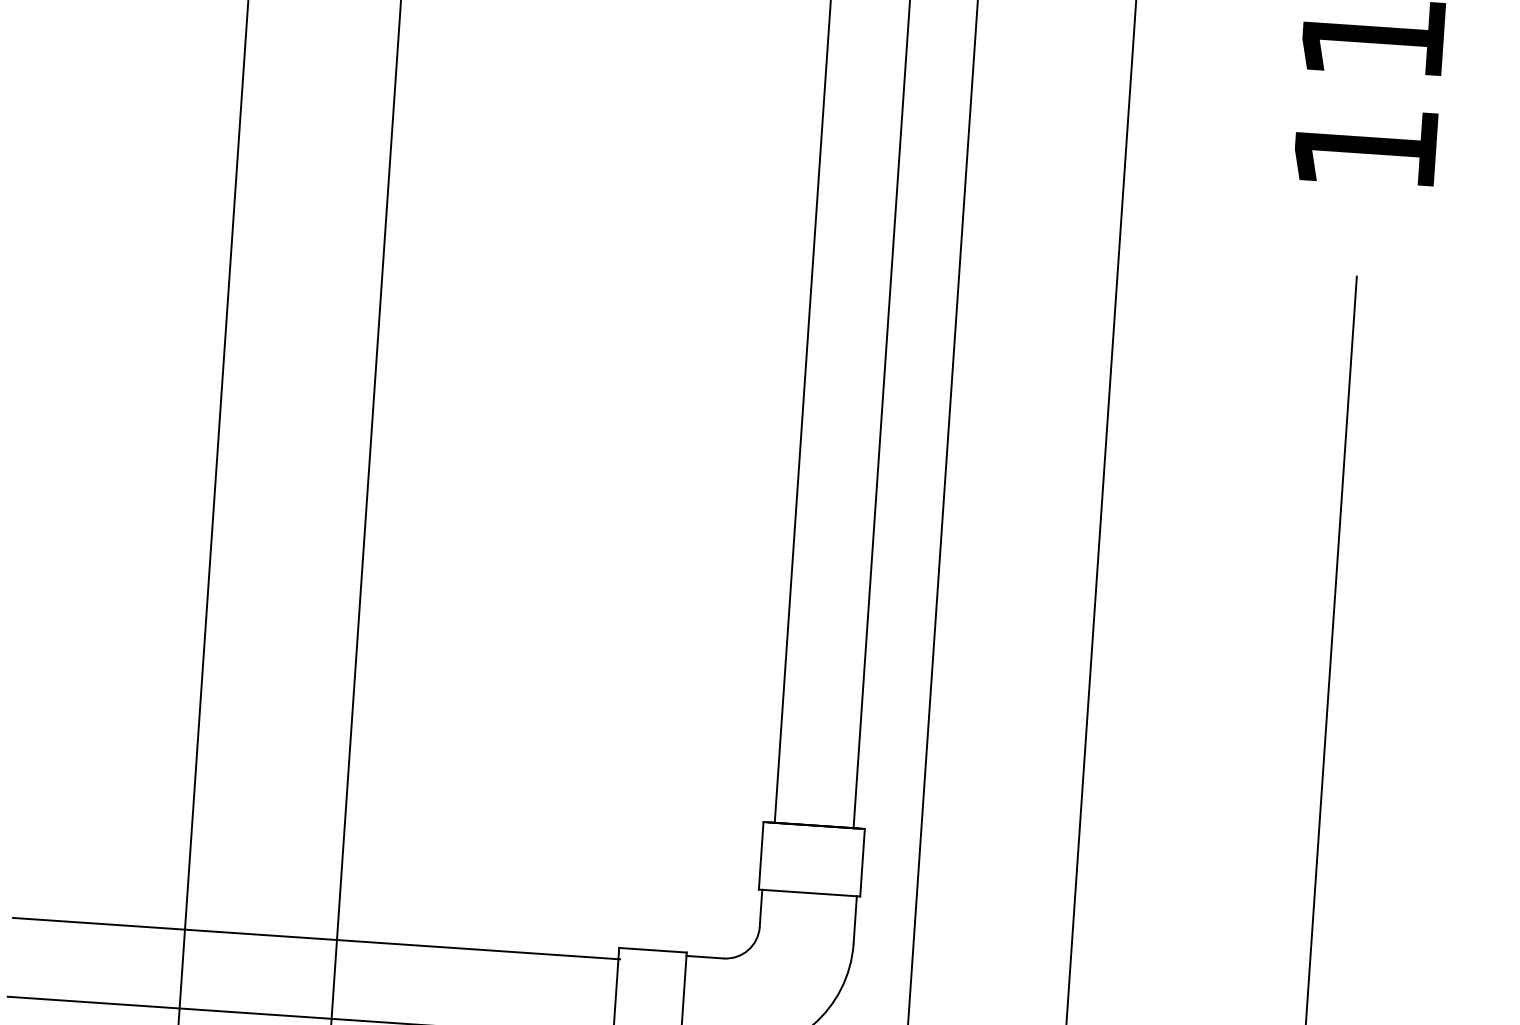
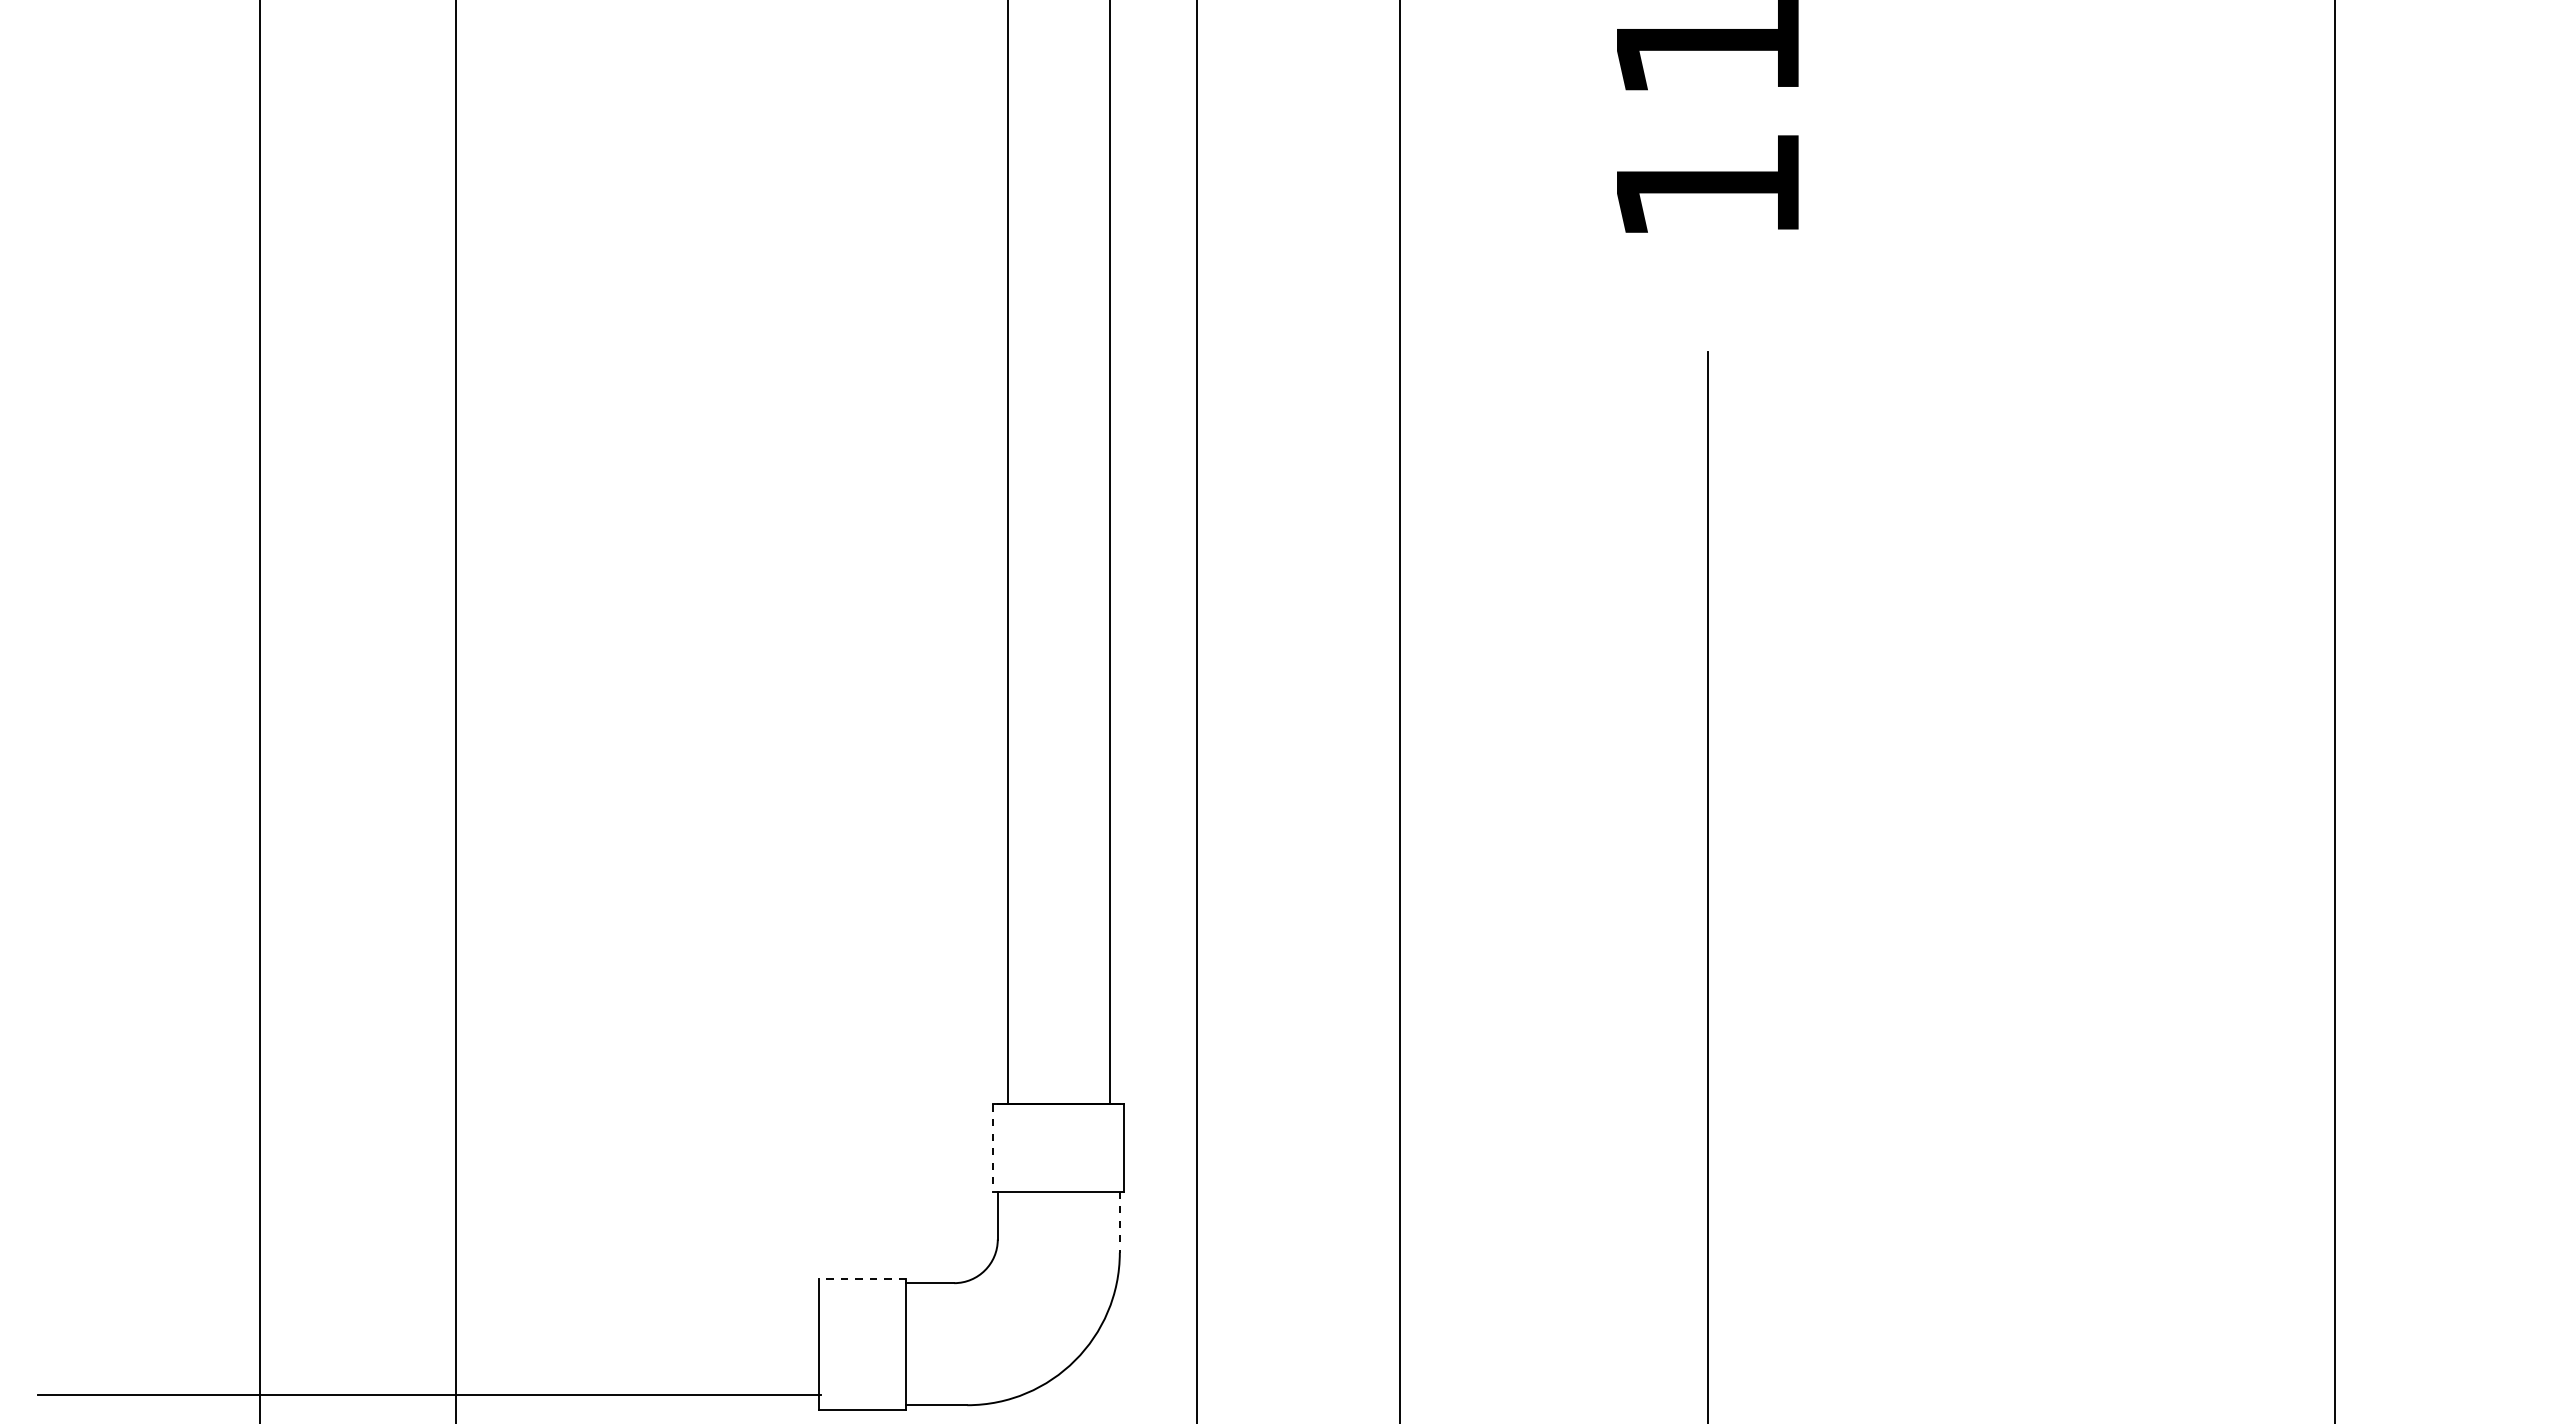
line: (761, 856) -> (993, 1148), solid -> dashed
line: (854, 920) -> (1119, 1222), solid -> dashed
line: (316, 938) -> (429, 1293), removed
line: (652, 950) -> (862, 1278), solid -> dashed

